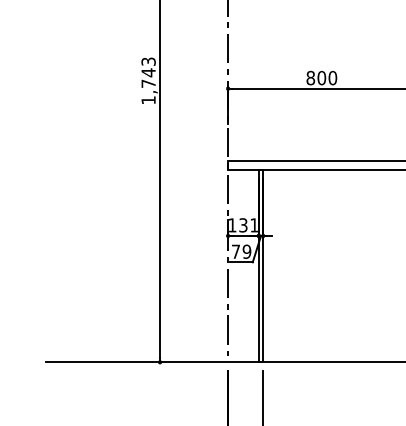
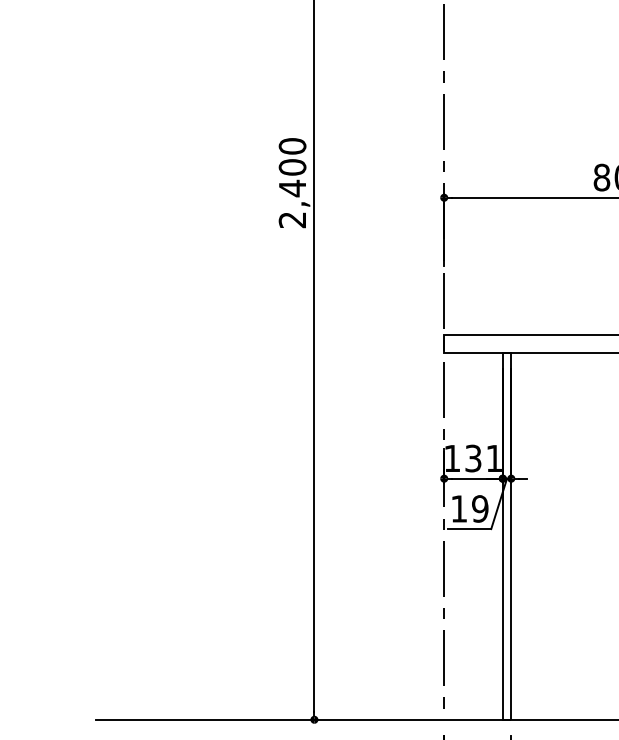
text: (148, 80) -> (292, 182), 1,743 -> 2,400
text: (235, 251) -> (458, 508), 79 -> 19

